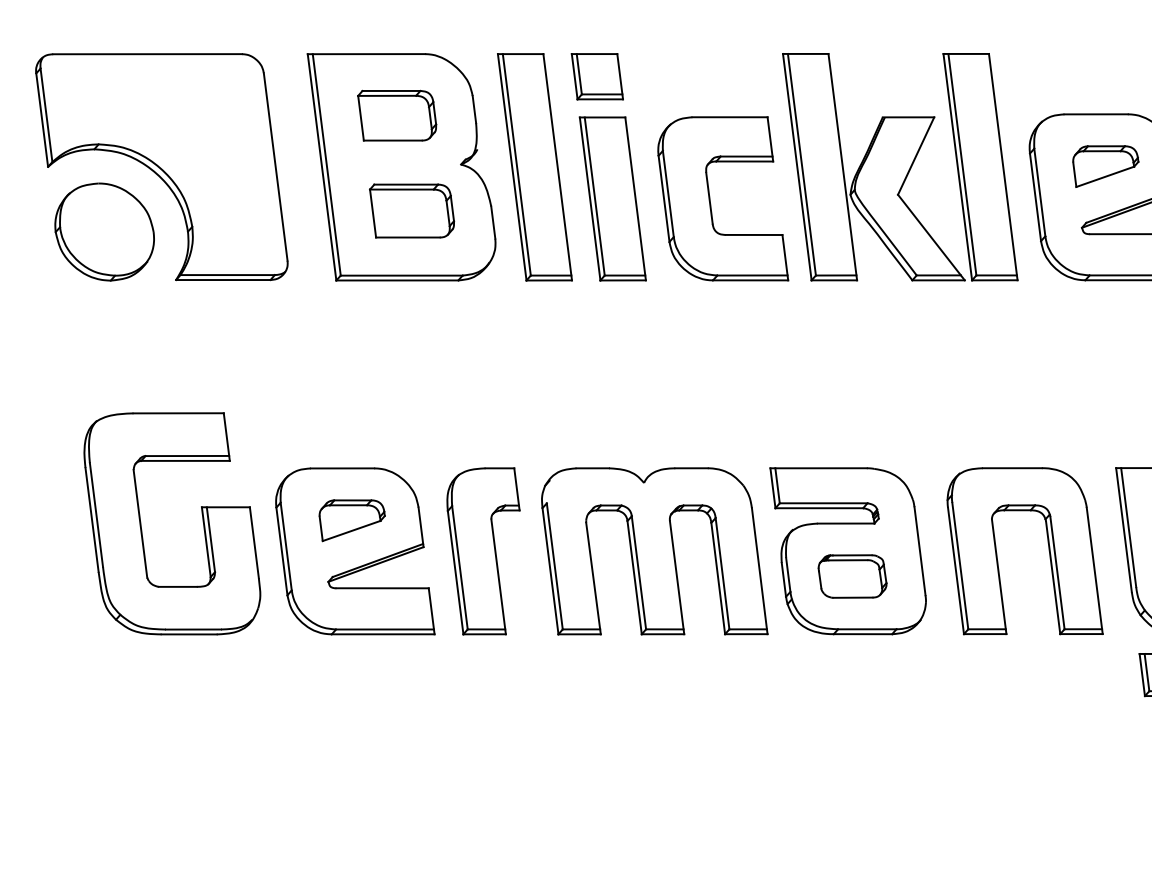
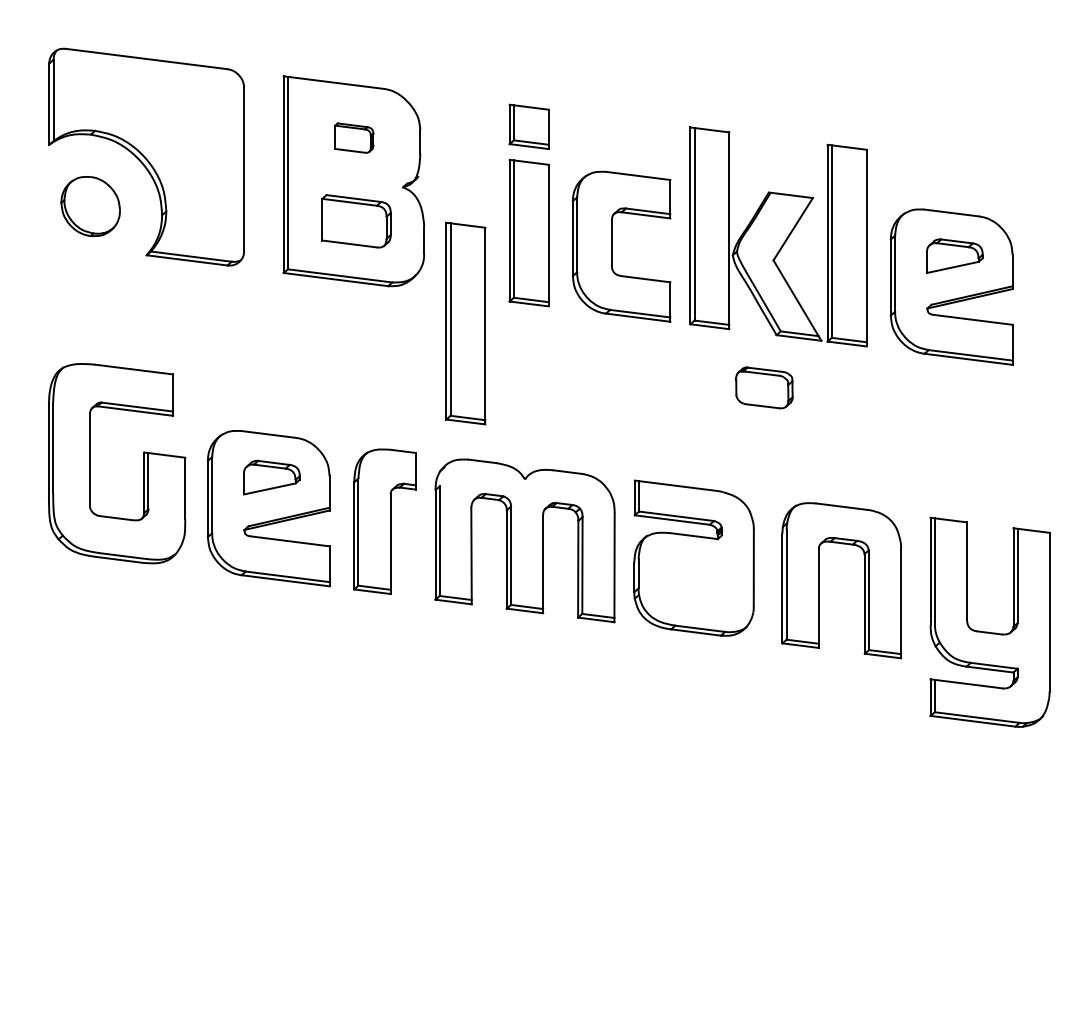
part: (398, 114) -> (354, 137), size x0.6
part: (534, 167) -> (465, 323), moved
part: (104, 232) -> (90, 206), size x0.7
part: (852, 575) -> (764, 387), moved

